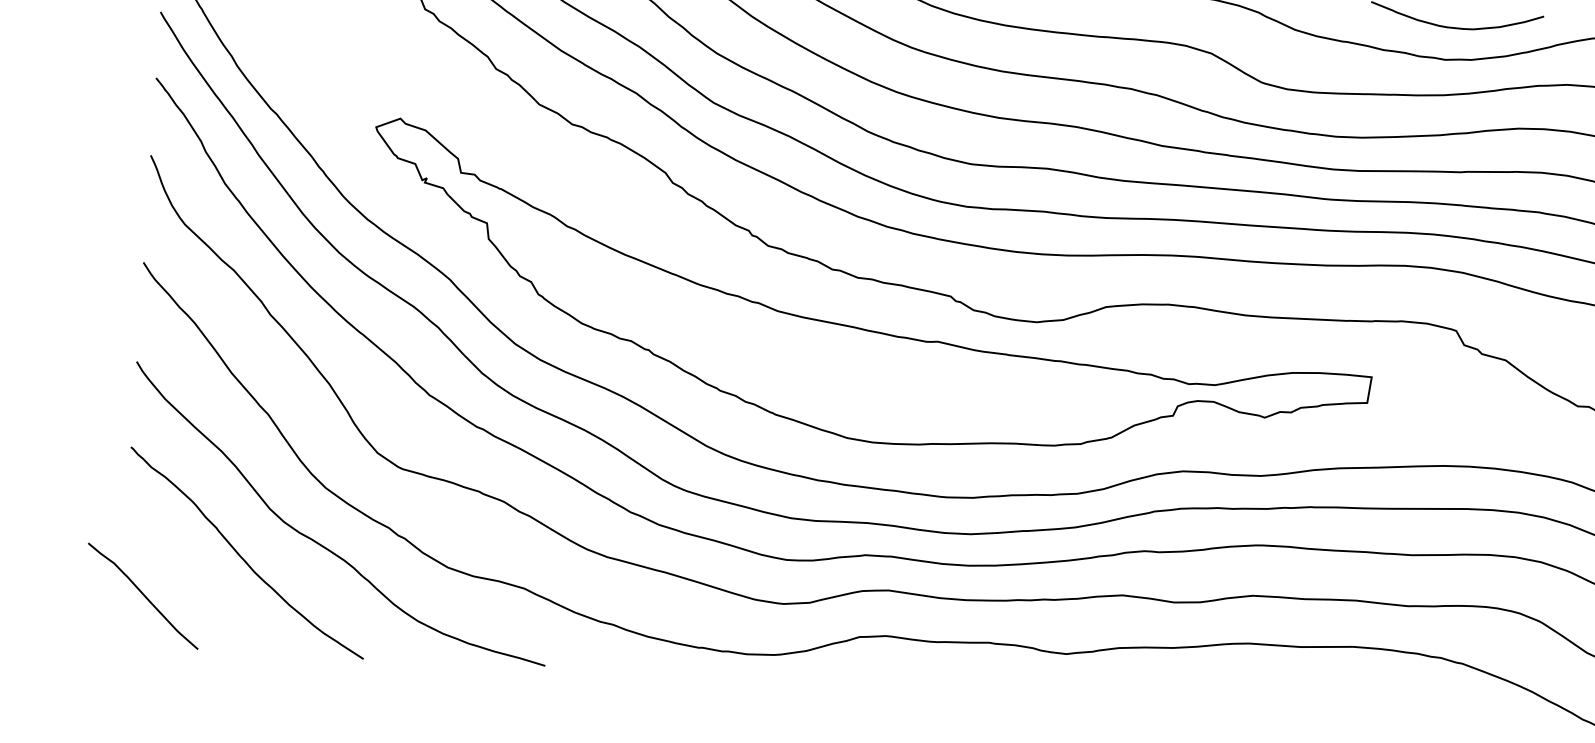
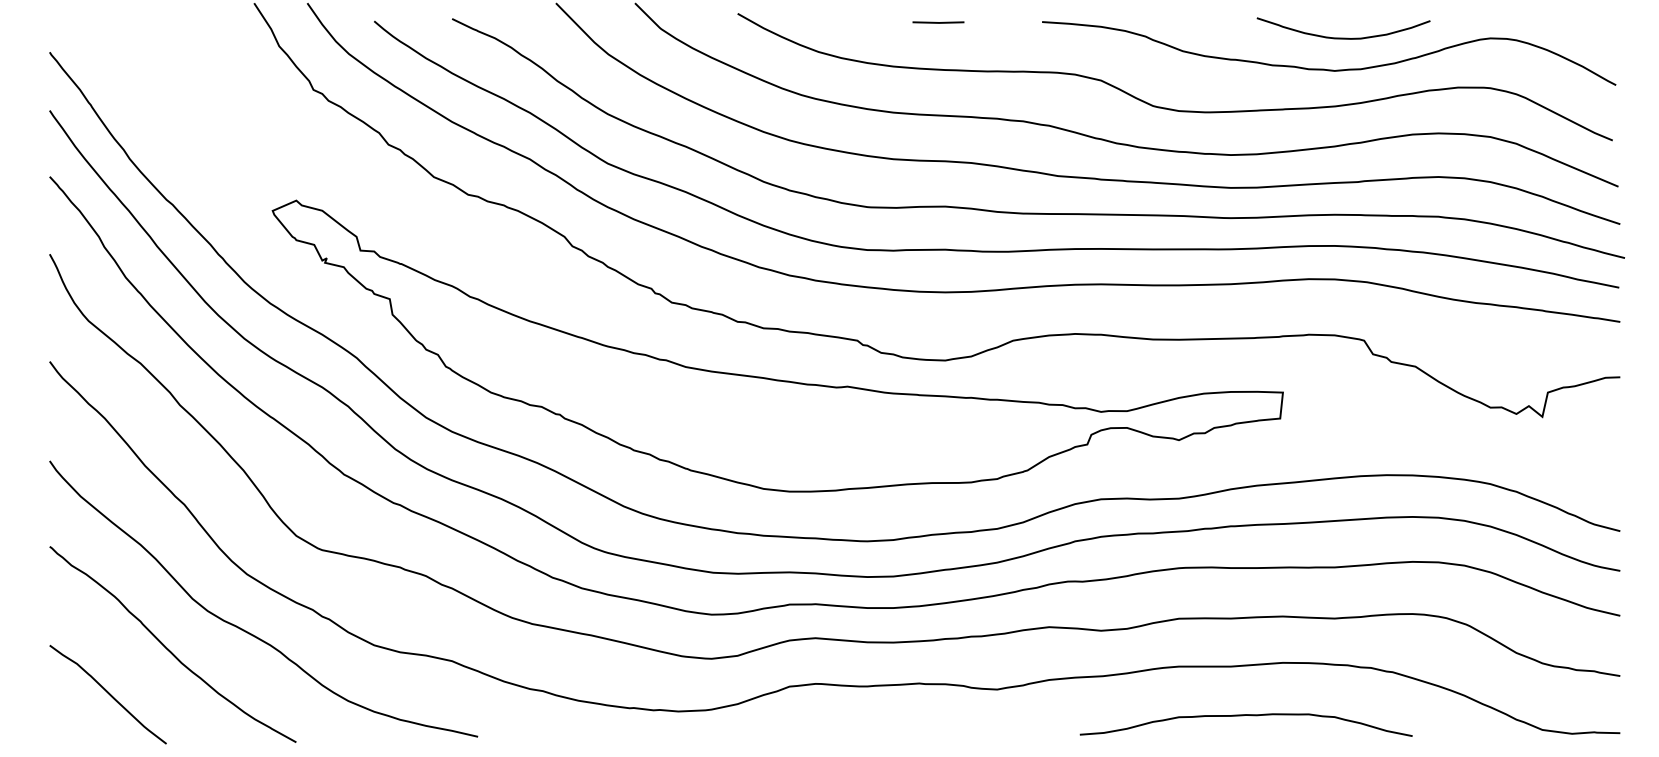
curve: (142, 595) -> (107, 693), moved
curve: (1310, 697) -> (1243, 716), added

